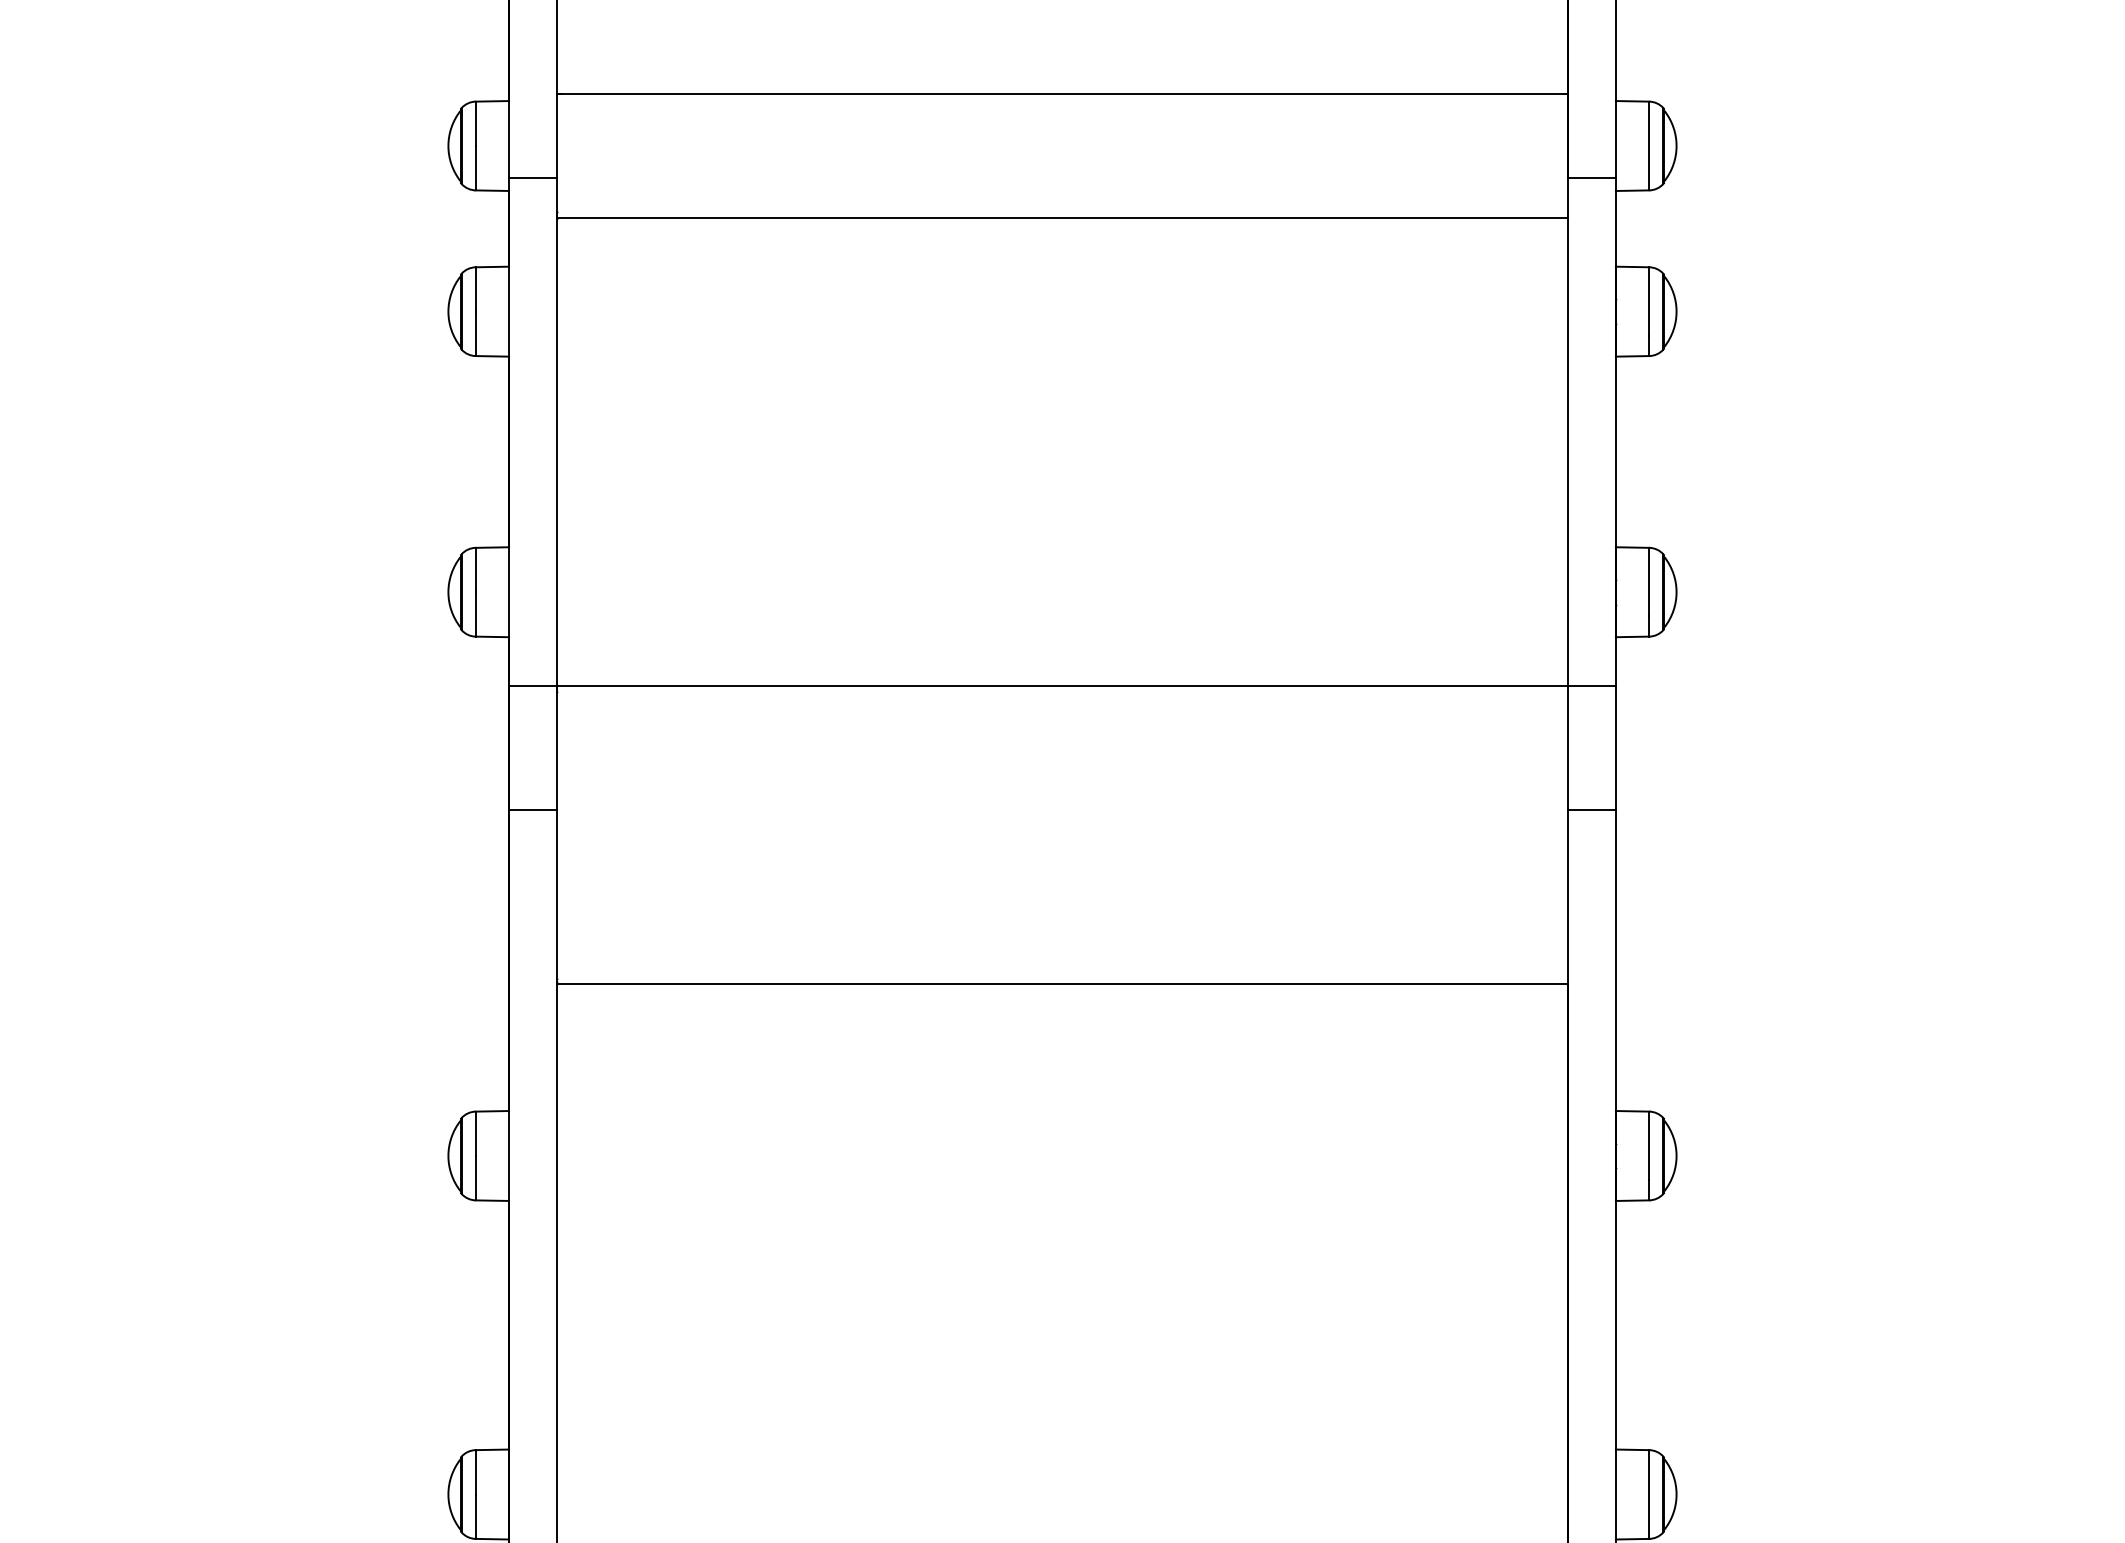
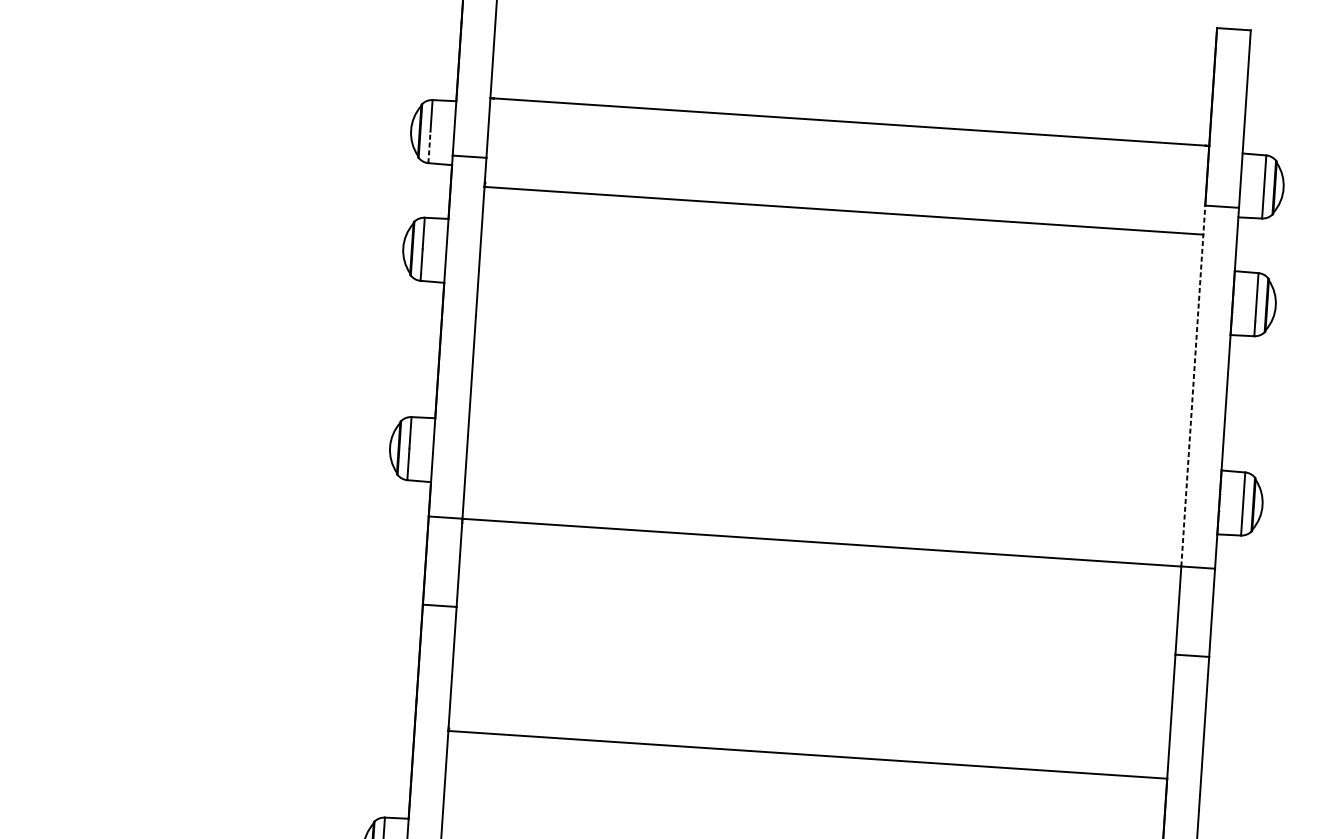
line: (475, 167) -> (429, 146), solid -> dashed
line: (1568, 431) -> (1193, 386), solid -> dashed

